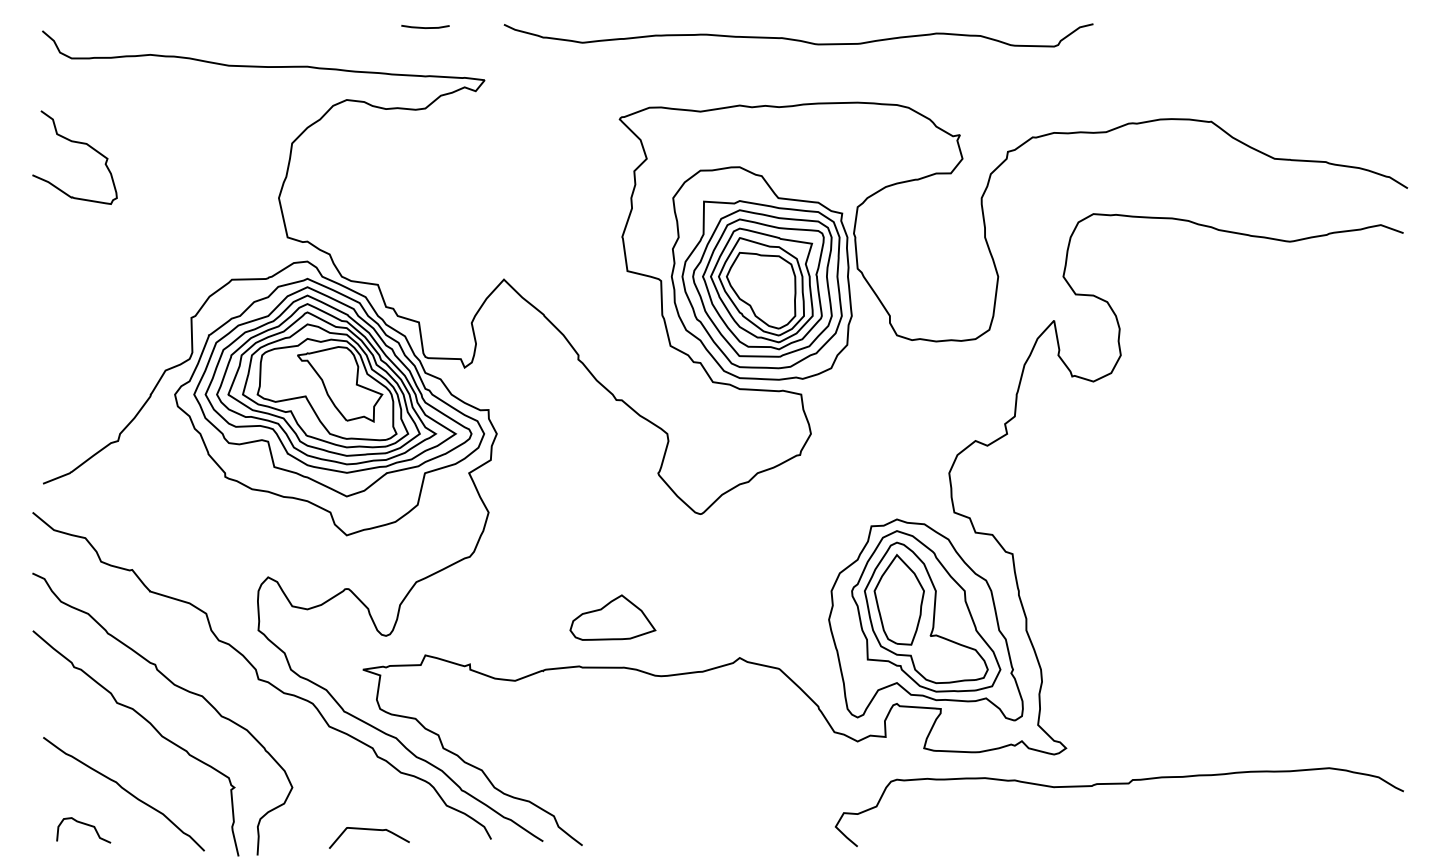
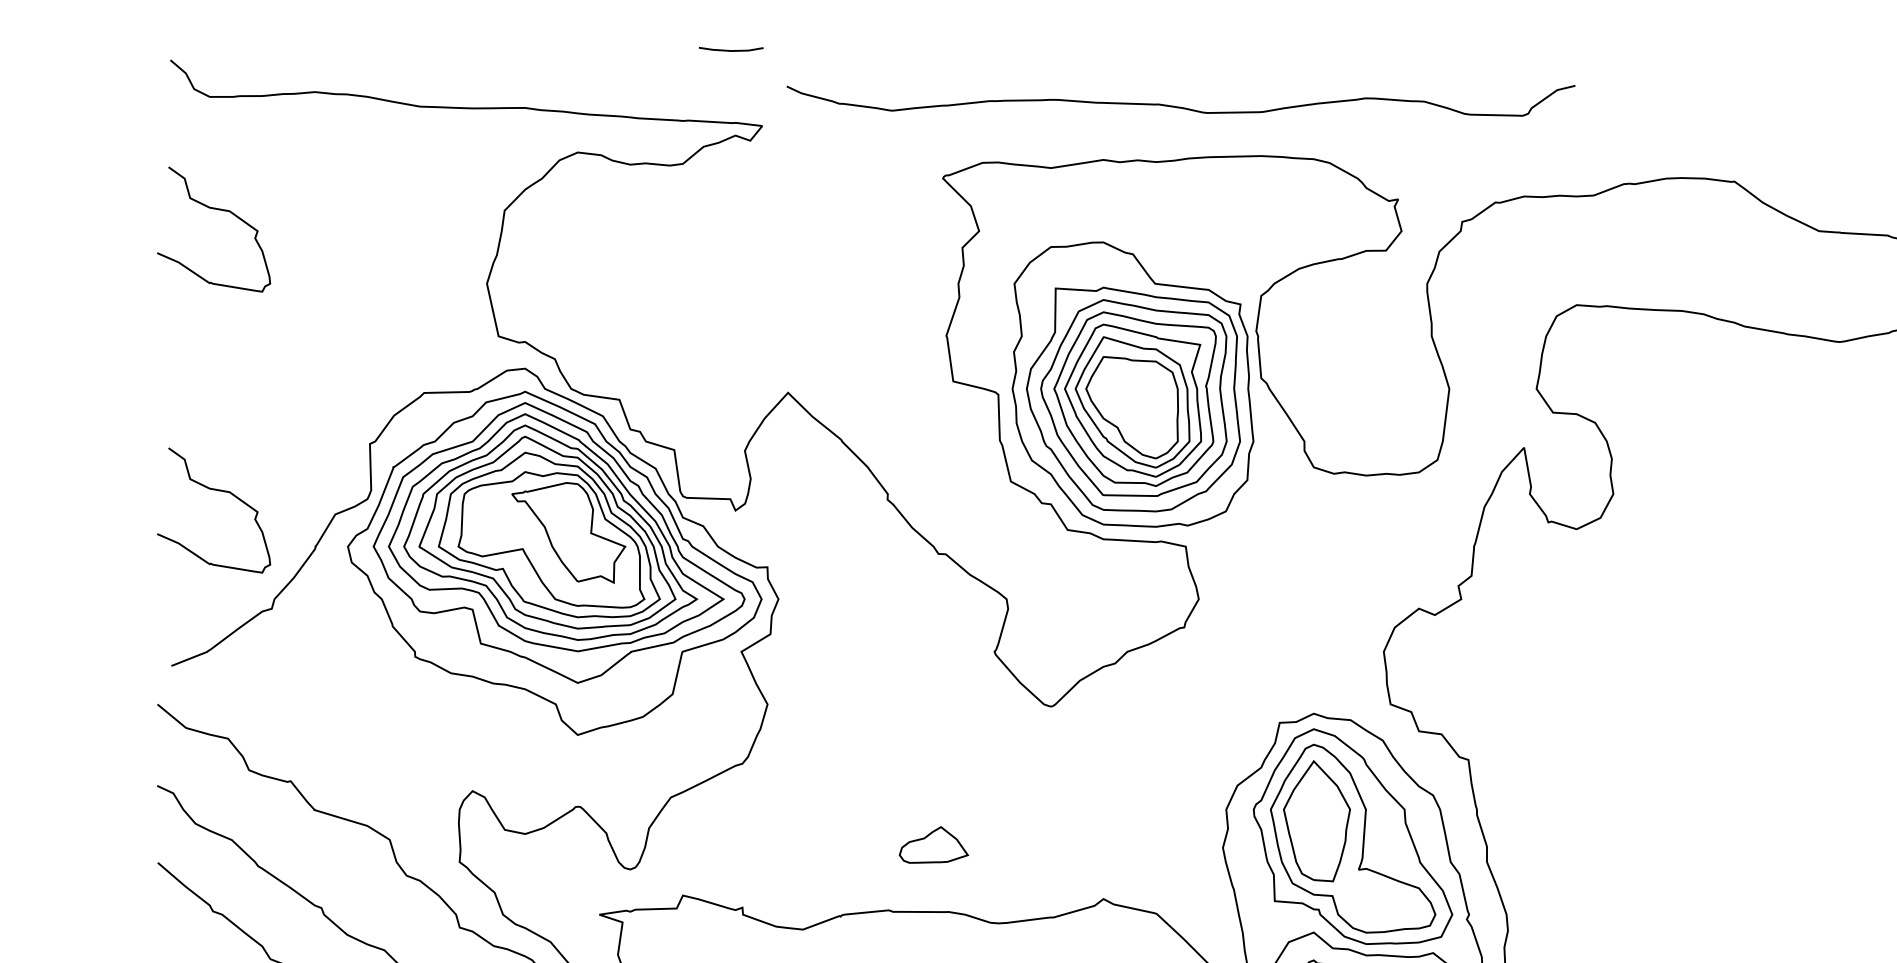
line: (425, 27) -> (731, 50), moved
curve: (798, 39) -> (1180, 106), moved
curve: (77, 353) -> (217, 491), added
part: (612, 617) -> (933, 844), size x0.6

